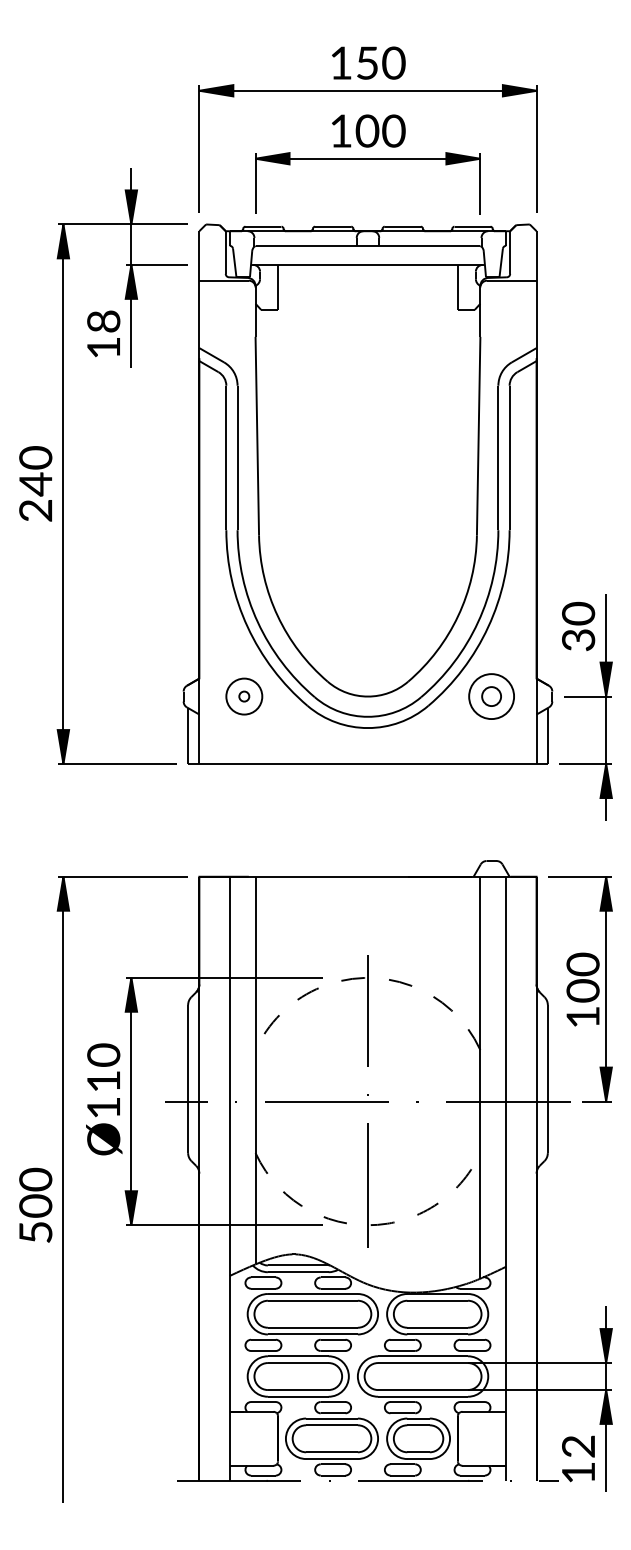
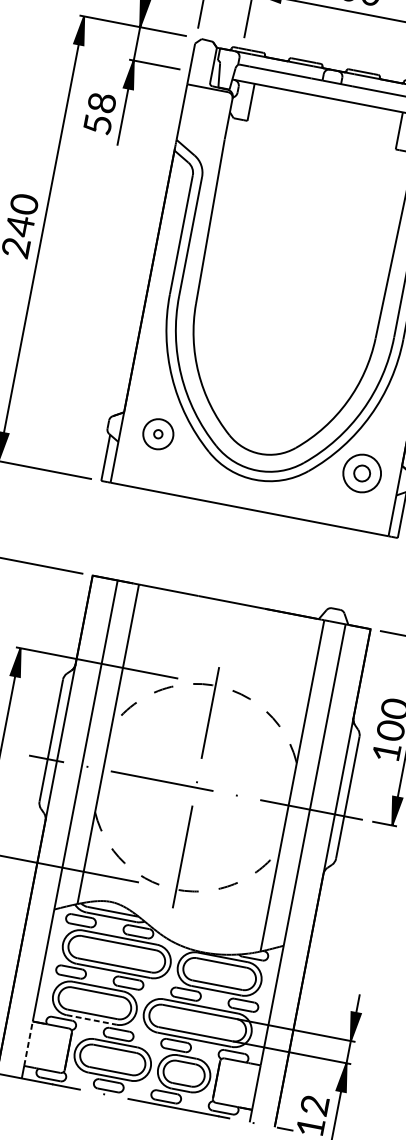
text: (103, 347) -> (97, 124), 18 -> 58
line: (298, 1396) -> (91, 1019), solid -> dashed
line: (229, 1438) -> (28, 1043), solid -> dashed

